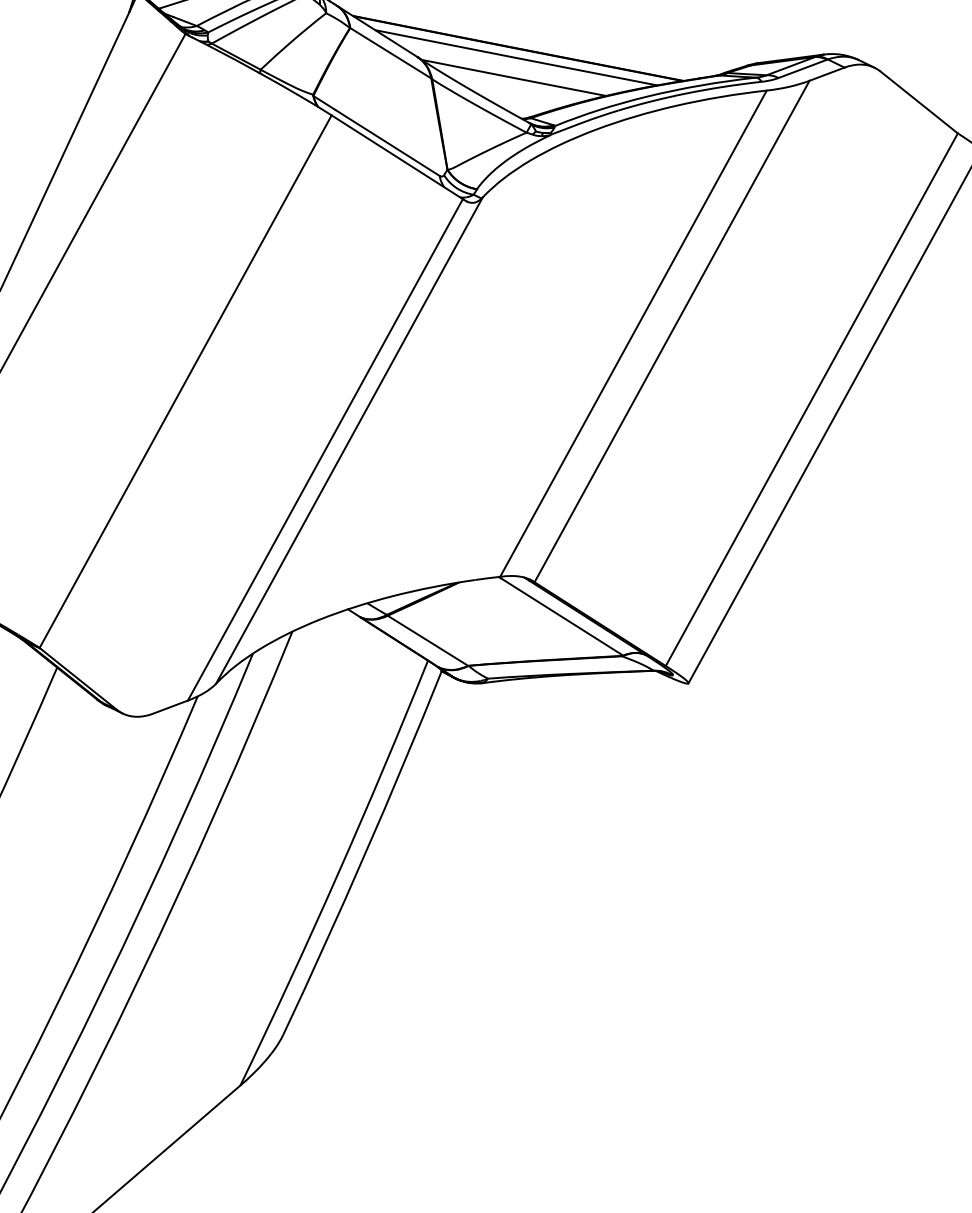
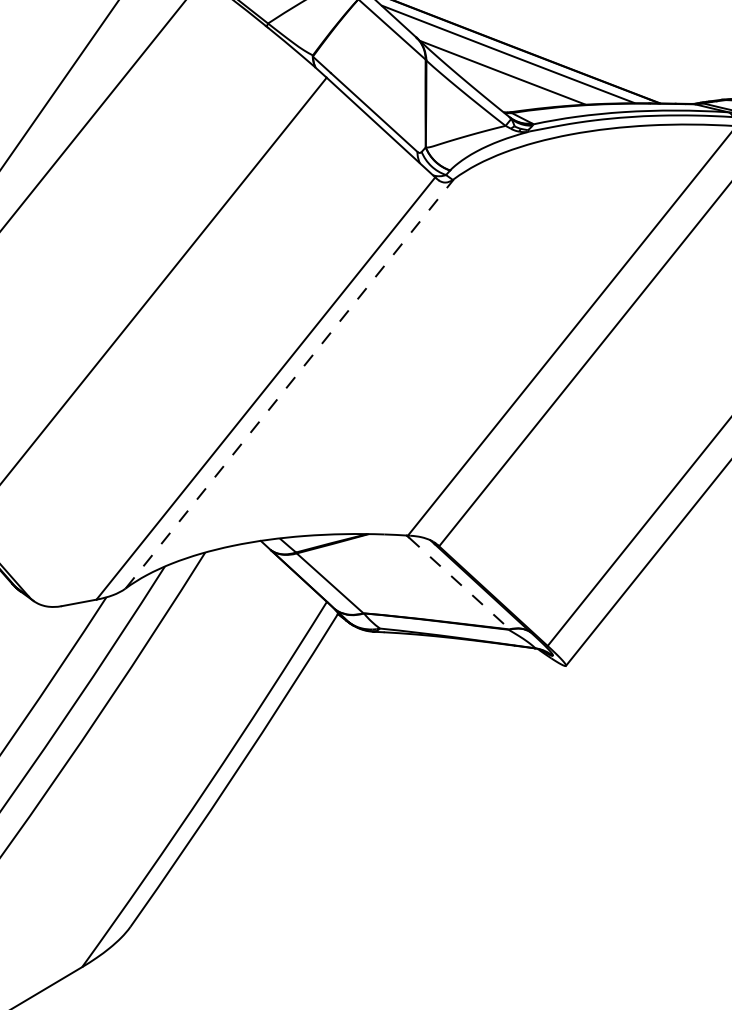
line: (349, 440) -> (289, 383), solid -> dashed
line: (562, 617) -> (459, 583), solid -> dashed

